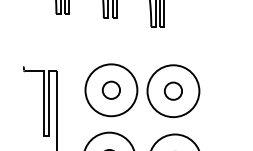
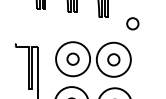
curve: (201, 29) -> (132, 19), added

